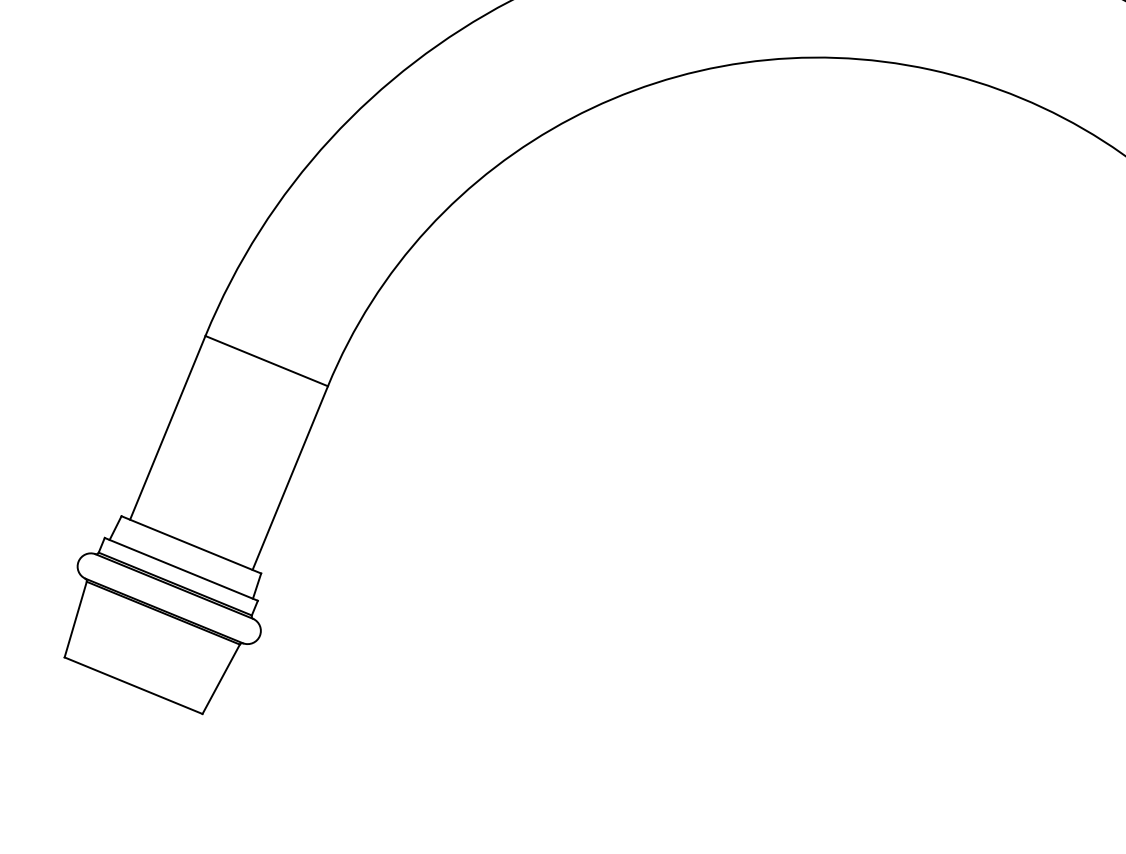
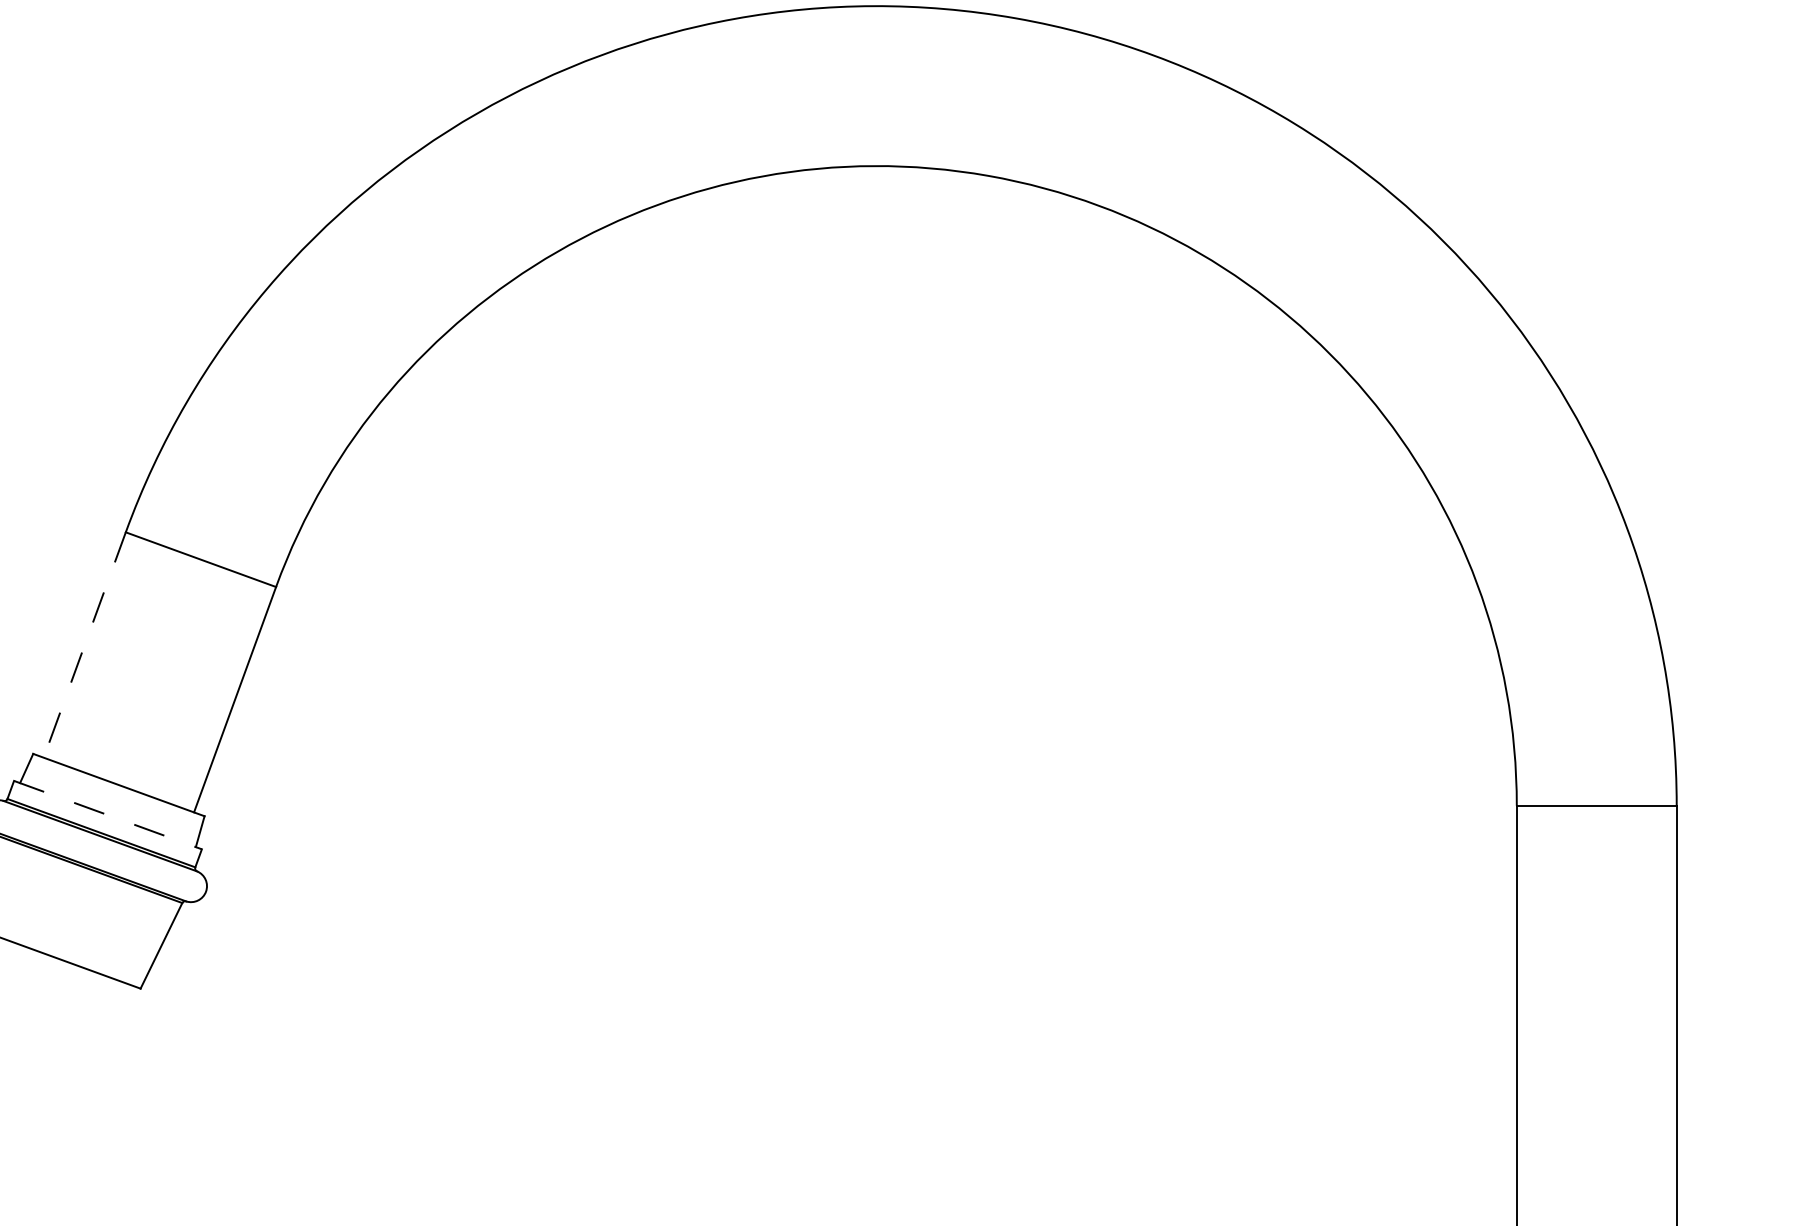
line: (167, 428) -> (84, 645), solid -> dashed
line: (180, 569) -> (107, 815), solid -> dashed

